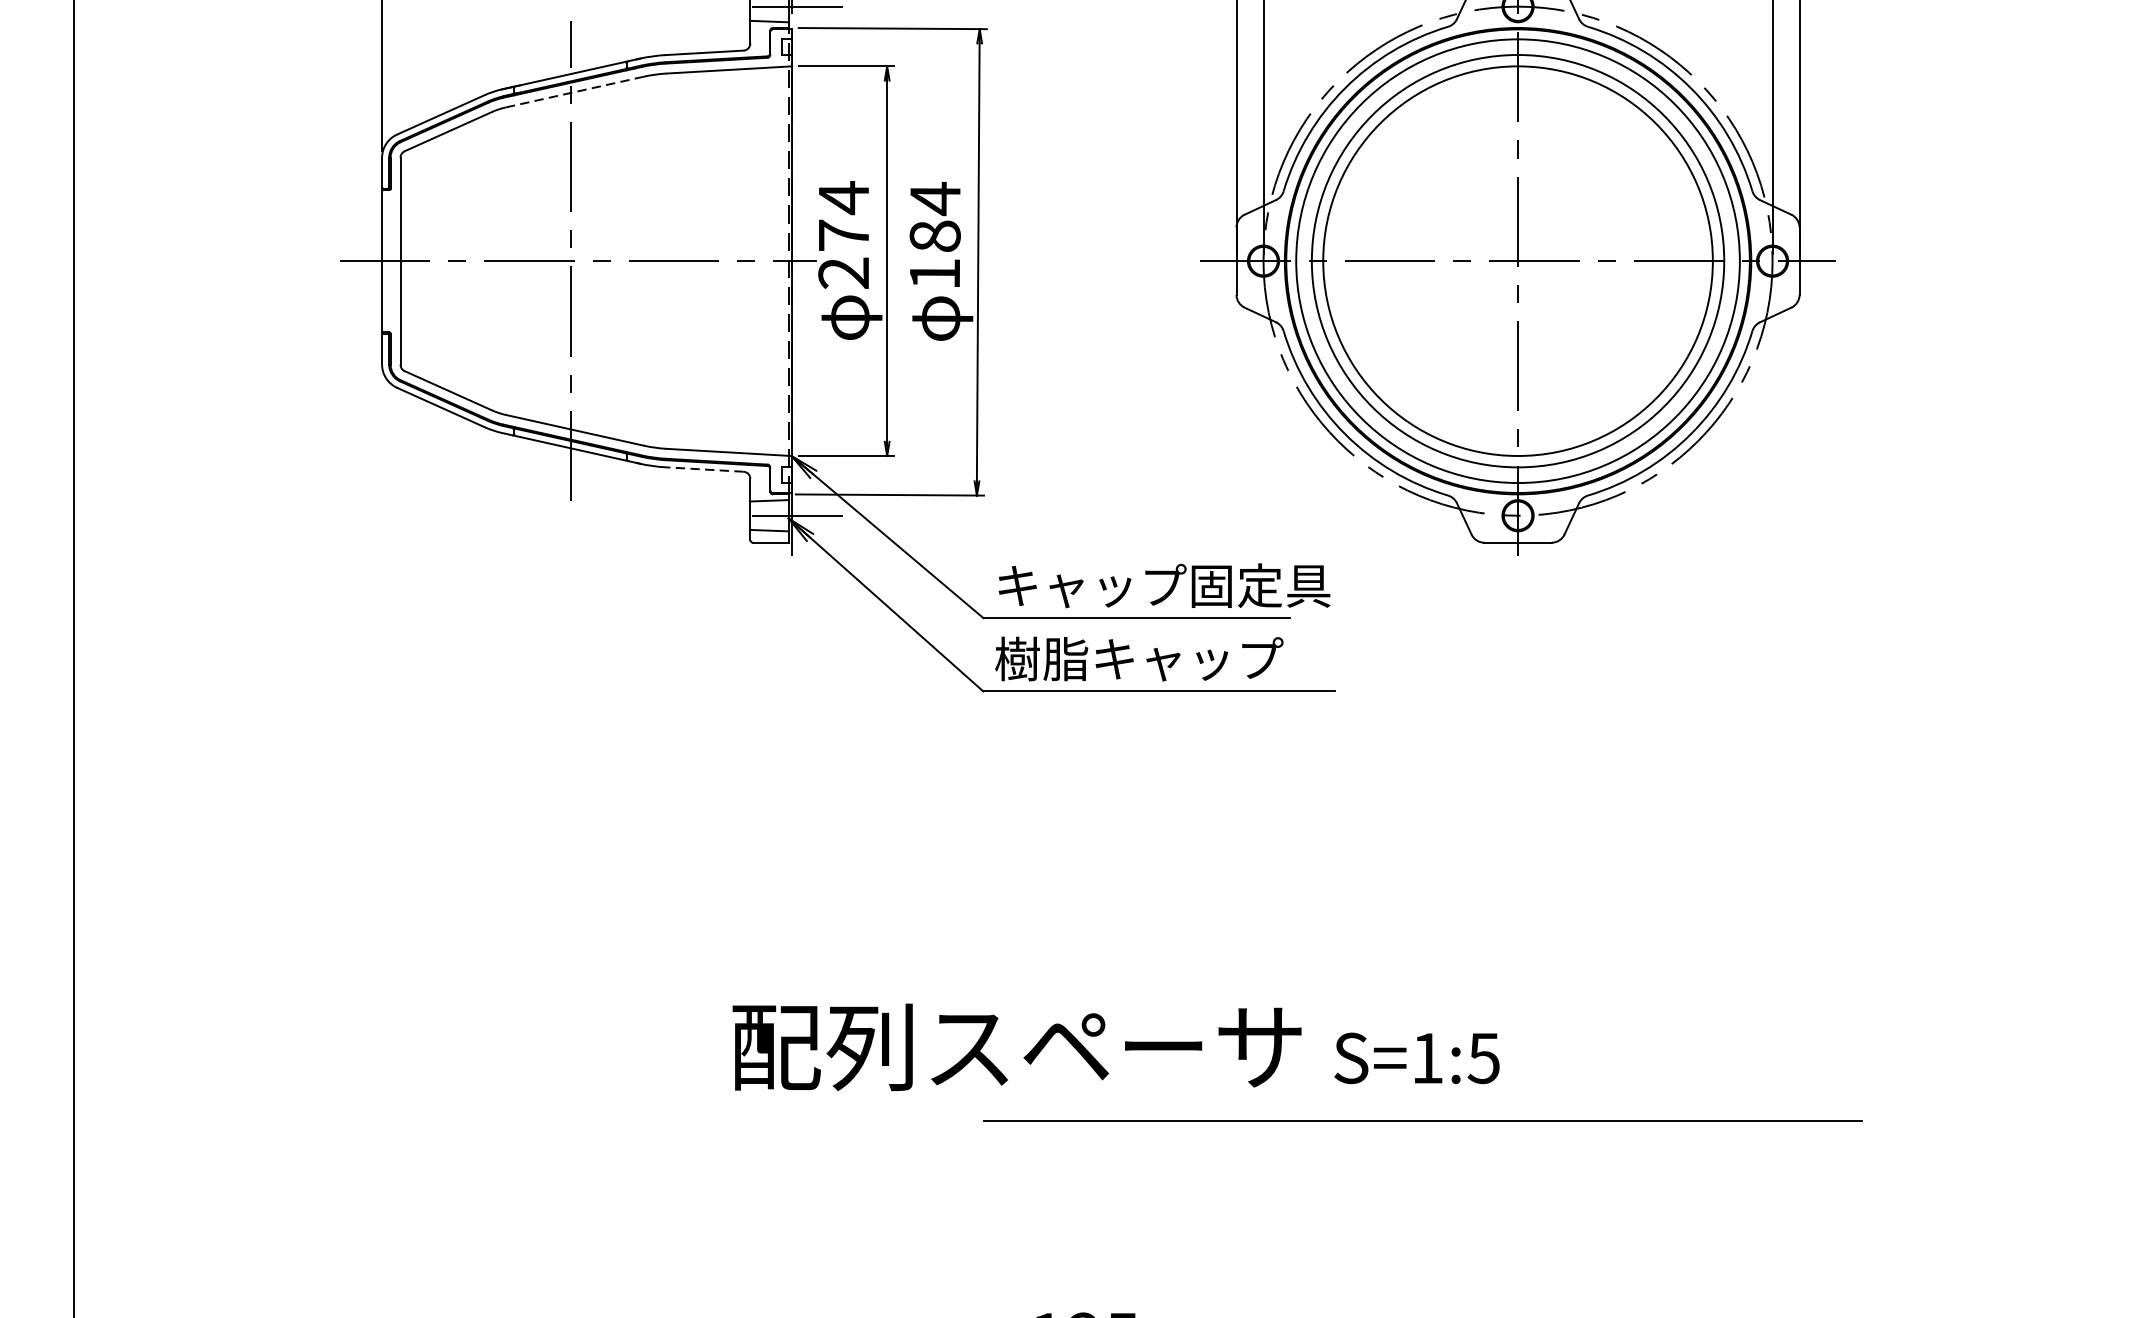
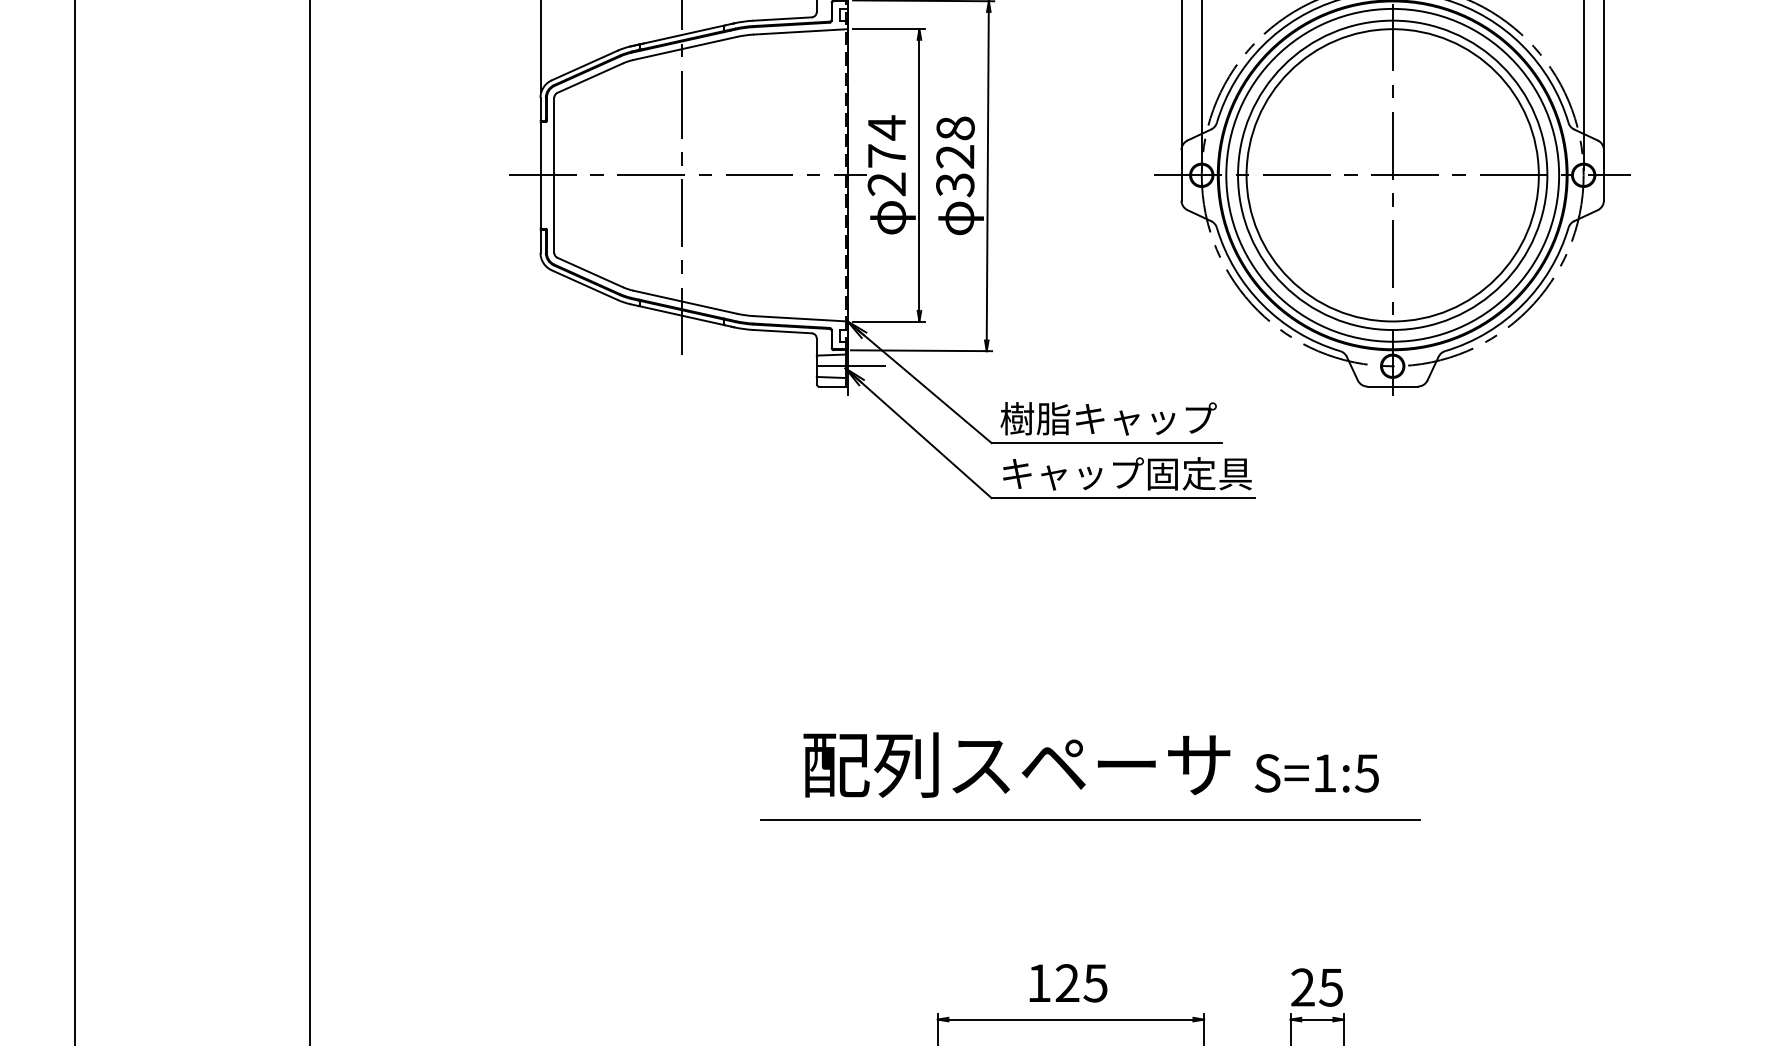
line: (574, 92) -> (684, 48), dashed -> solid
text: (935, 236) -> (955, 156), 184 -> 328
line: (703, 469) -> (781, 331), dashed -> solid
text: (1161, 585) -> (1125, 418), キャップ固定具 -> 樹脂キャップ
text: (1161, 658) -> (1125, 473), 樹脂キャップ -> キャップ固定具
line: (1423, 1119) -> (1090, 819), moved

